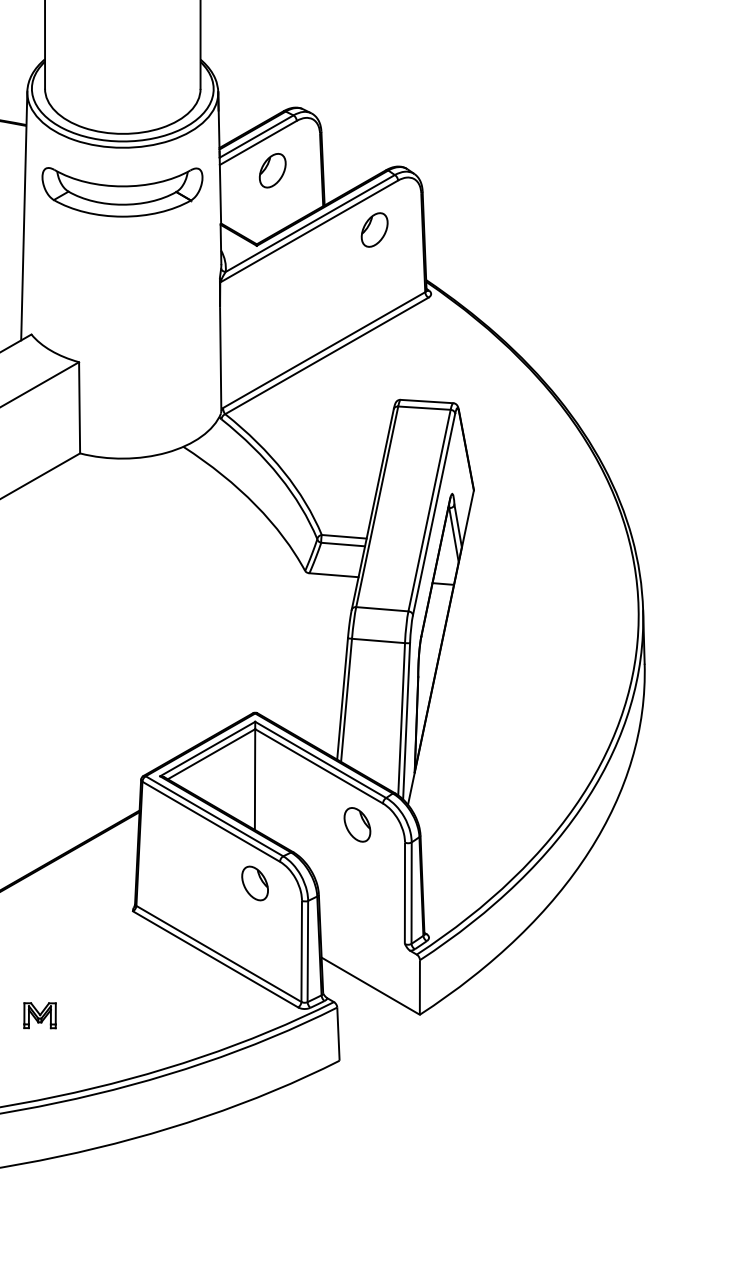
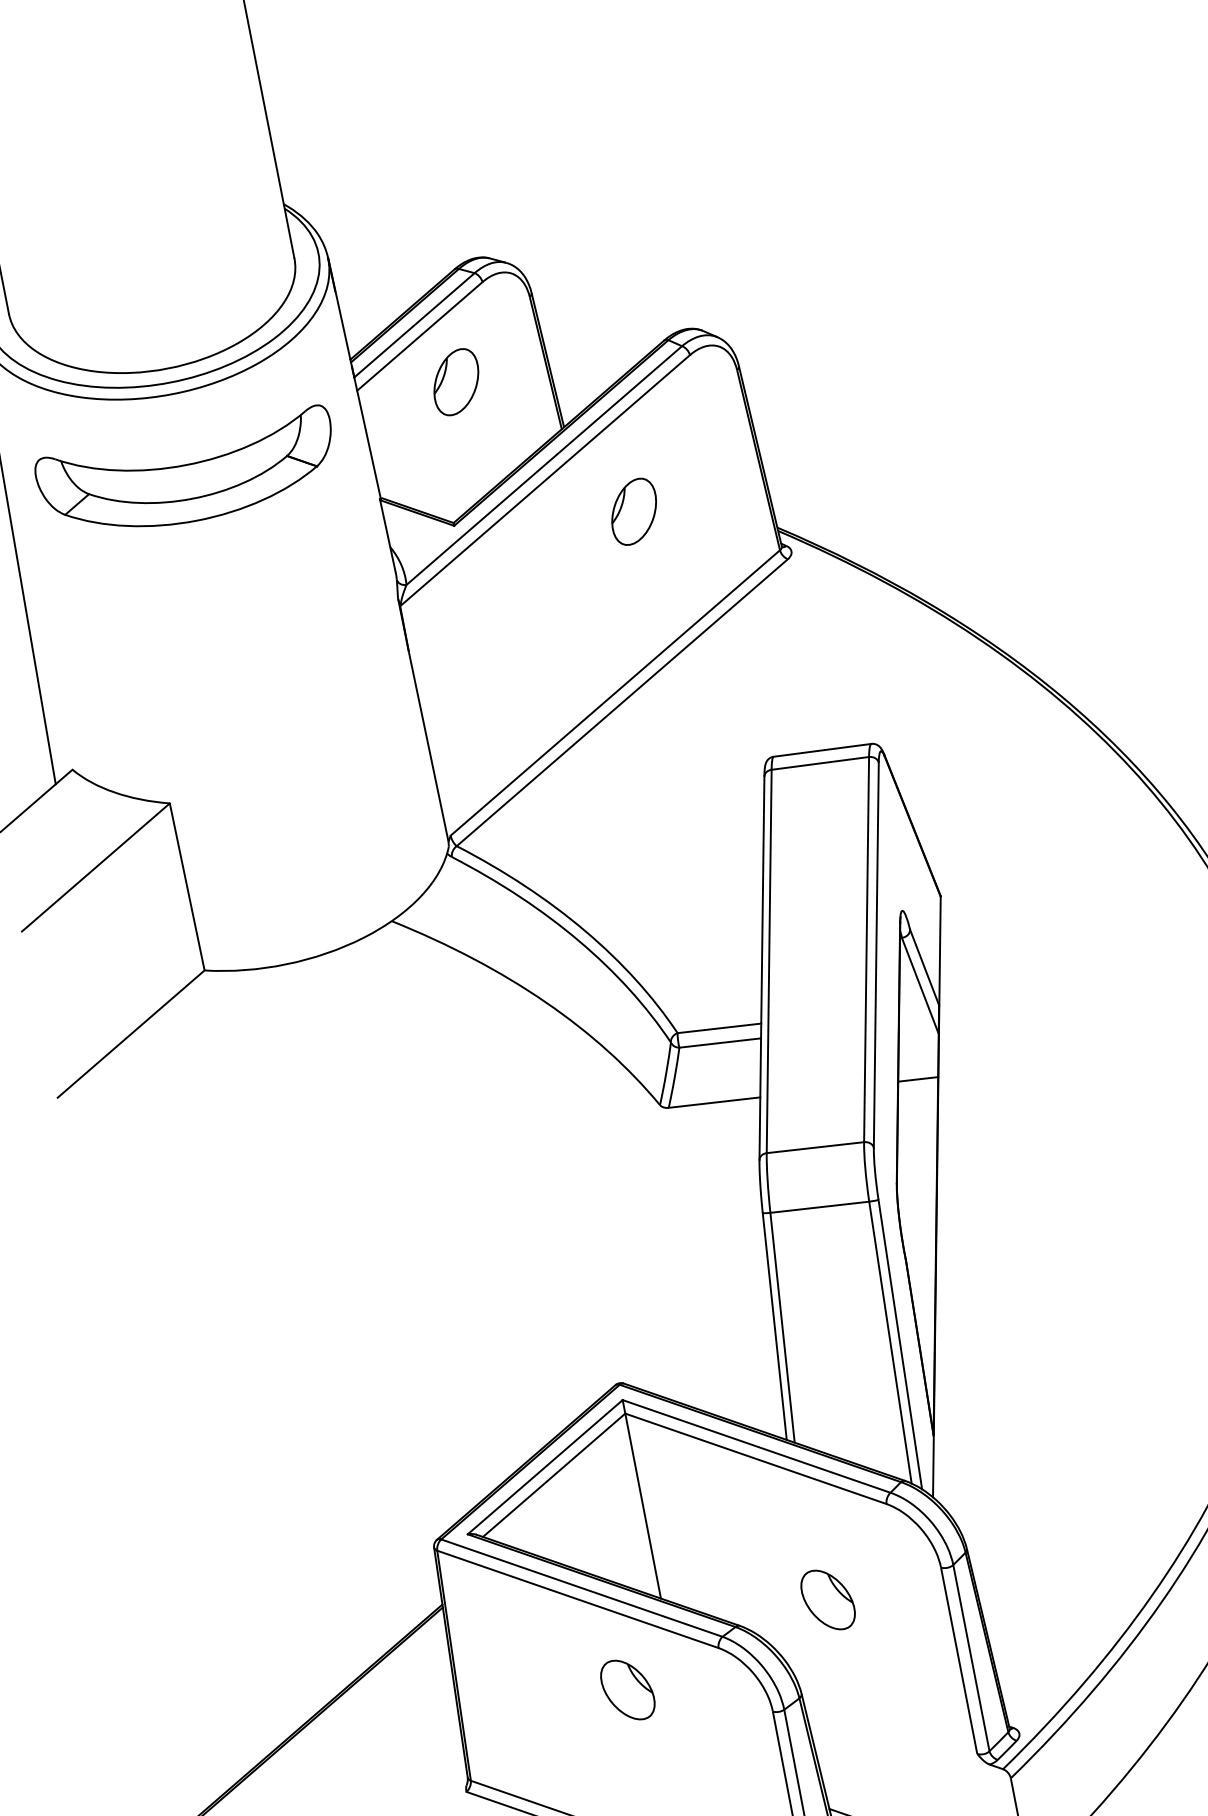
part: (374, 229) -> (633, 510), moved
part: (357, 824) -> (828, 1599), moved
part: (254, 883) -> (626, 1690), moved

